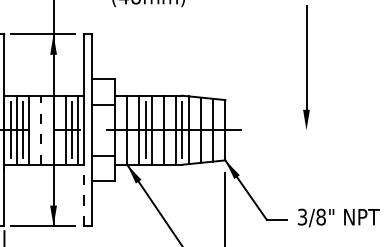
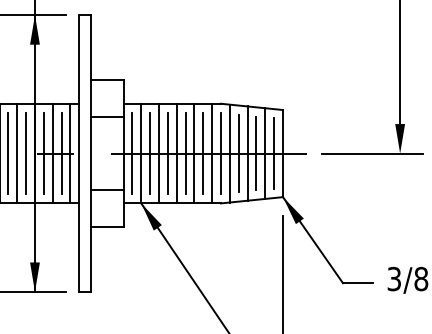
line: (206, 129) -> (255, 152), added
line: (219, 129) -> (274, 152), added
line: (35, 130) -> (8, 153), added
line: (41, 130) -> (17, 153), dashed -> solid
line: (47, 130) -> (26, 153), added
line: (59, 130) -> (43, 153), added
line: (121, 130) -> (133, 153), added
line: (133, 130) -> (150, 153), added
line: (157, 130) -> (185, 153), added
line: (170, 130) -> (203, 153), added
line: (194, 130) -> (238, 153), added
line: (287, 130) -> (372, 153), added
line: (84, 195) -> (79, 247), dashed -> solid

